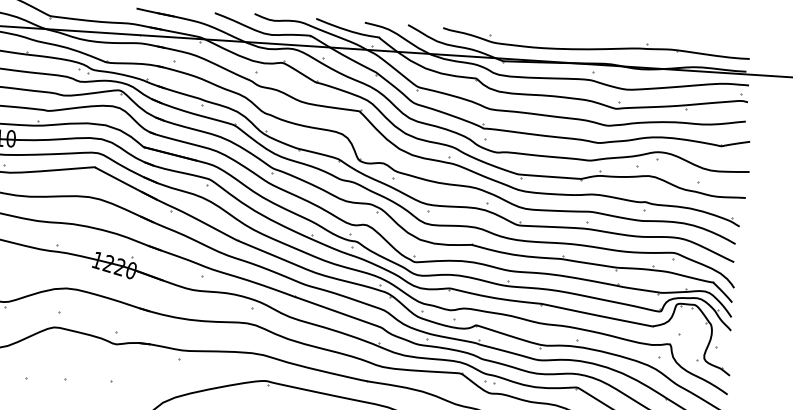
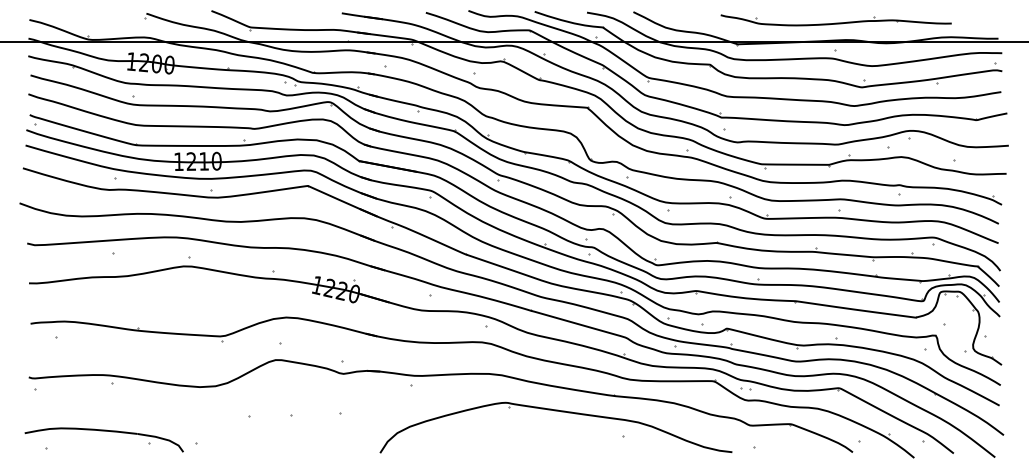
part: (596, 45) -> (836, 20), size x0.7

